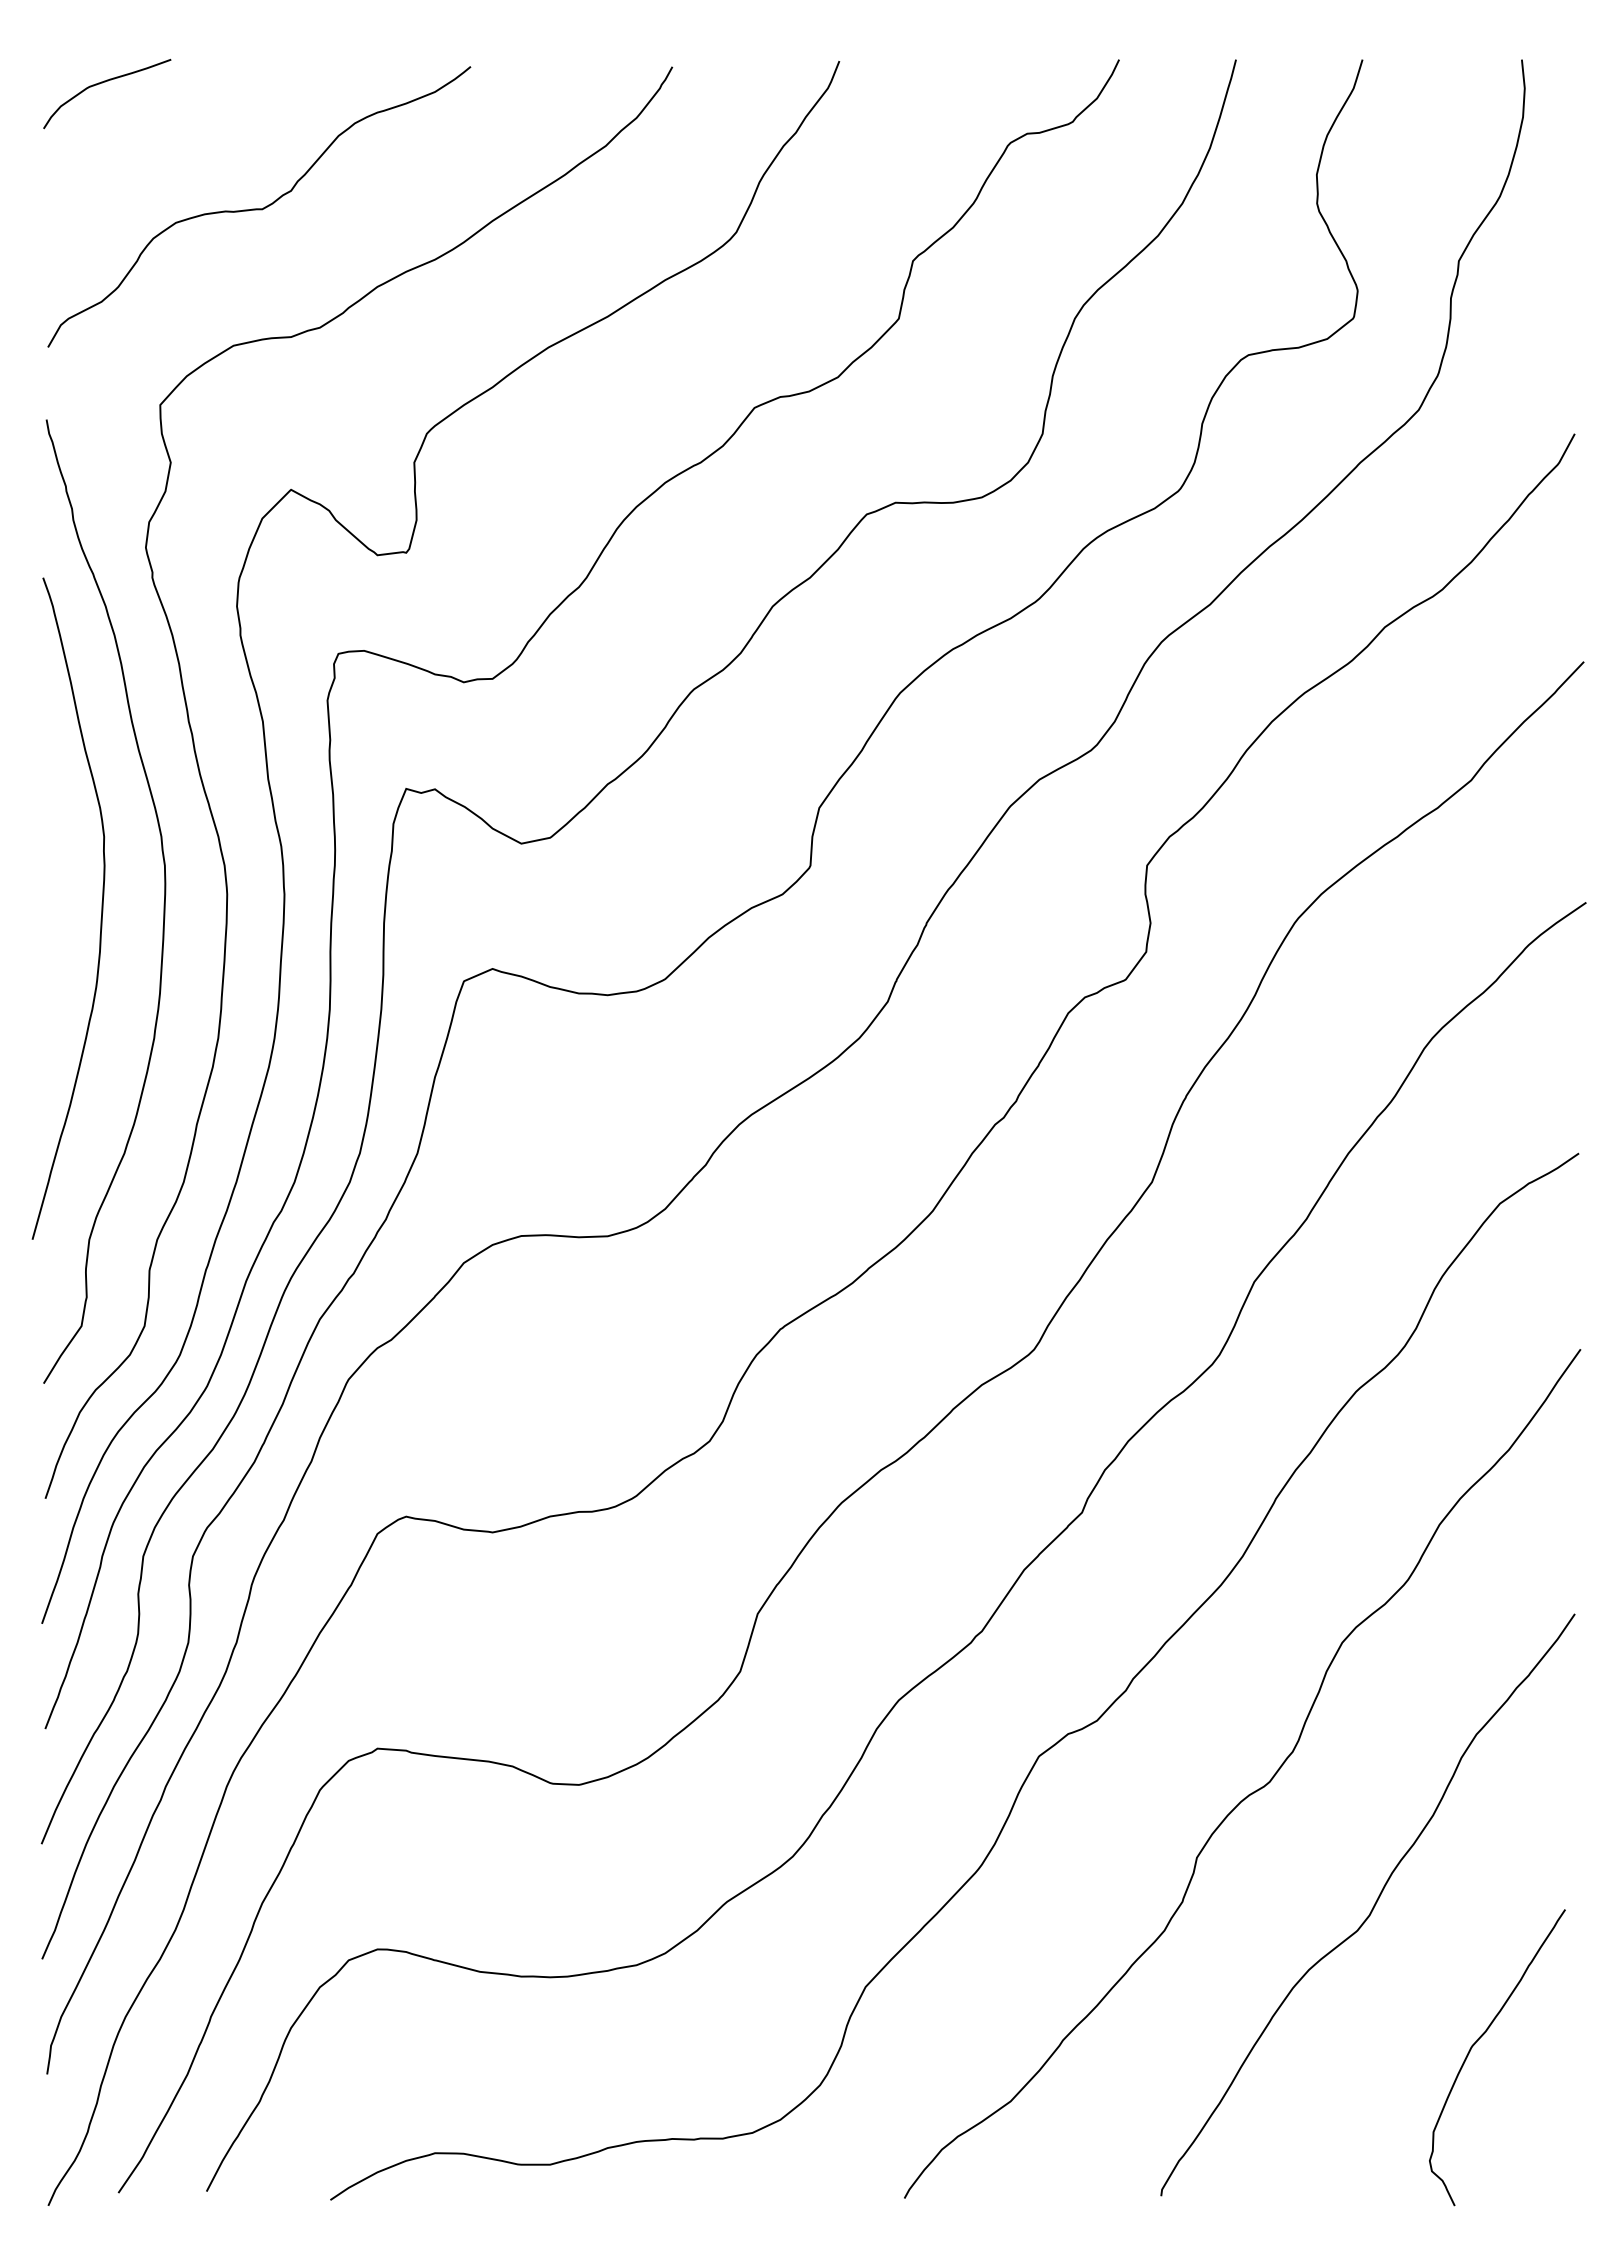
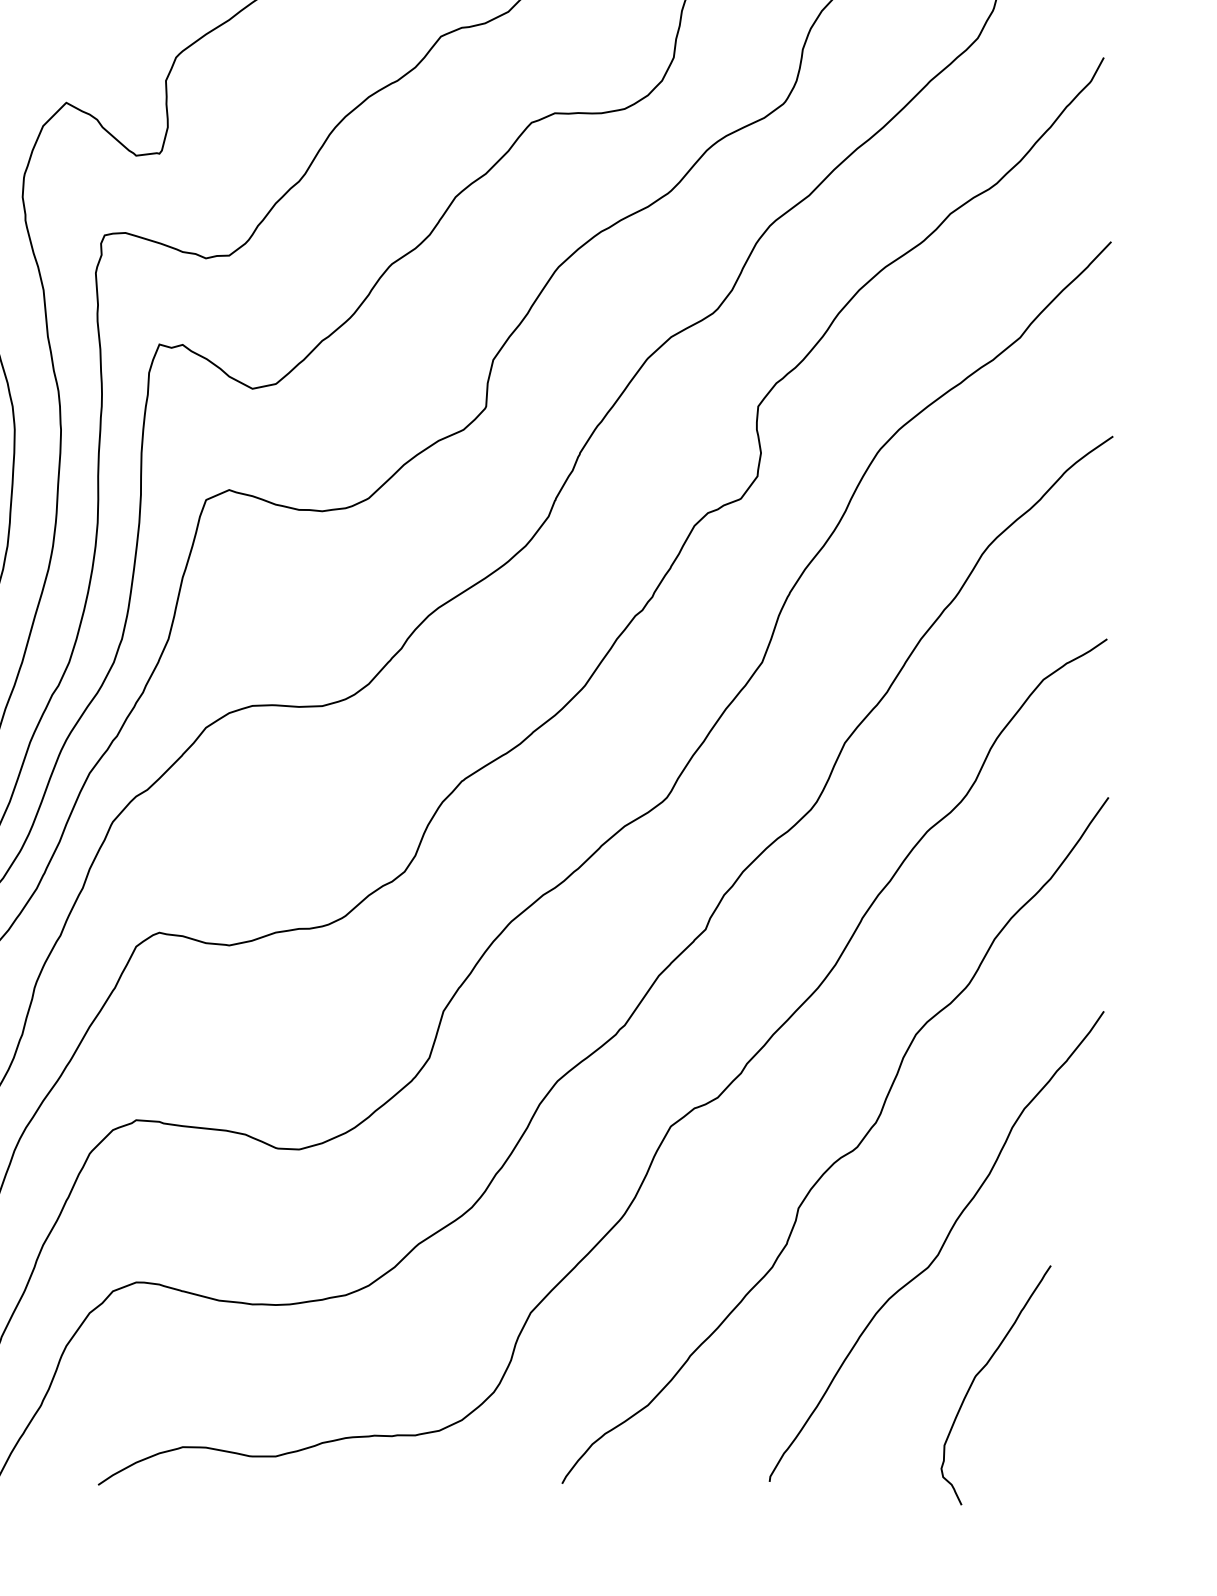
curve: (1476, 2043) -> (979, 1373), moved

